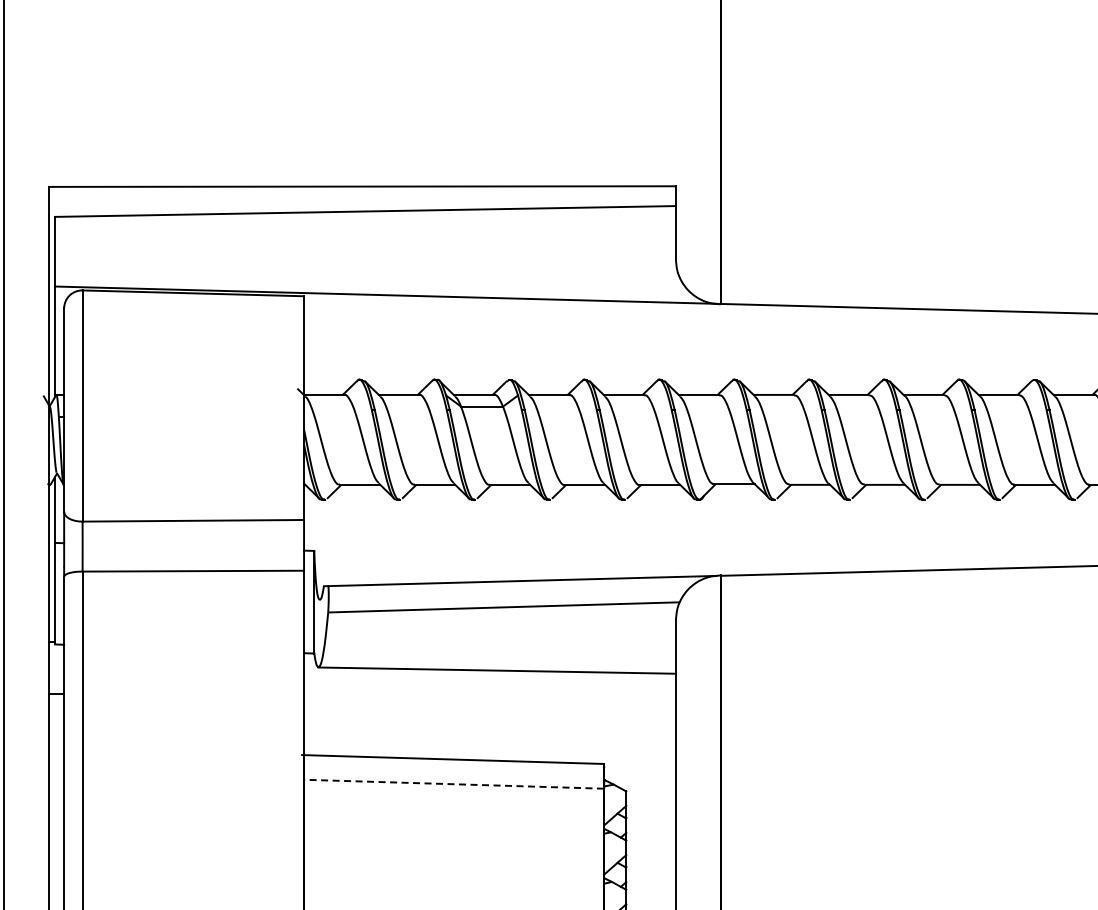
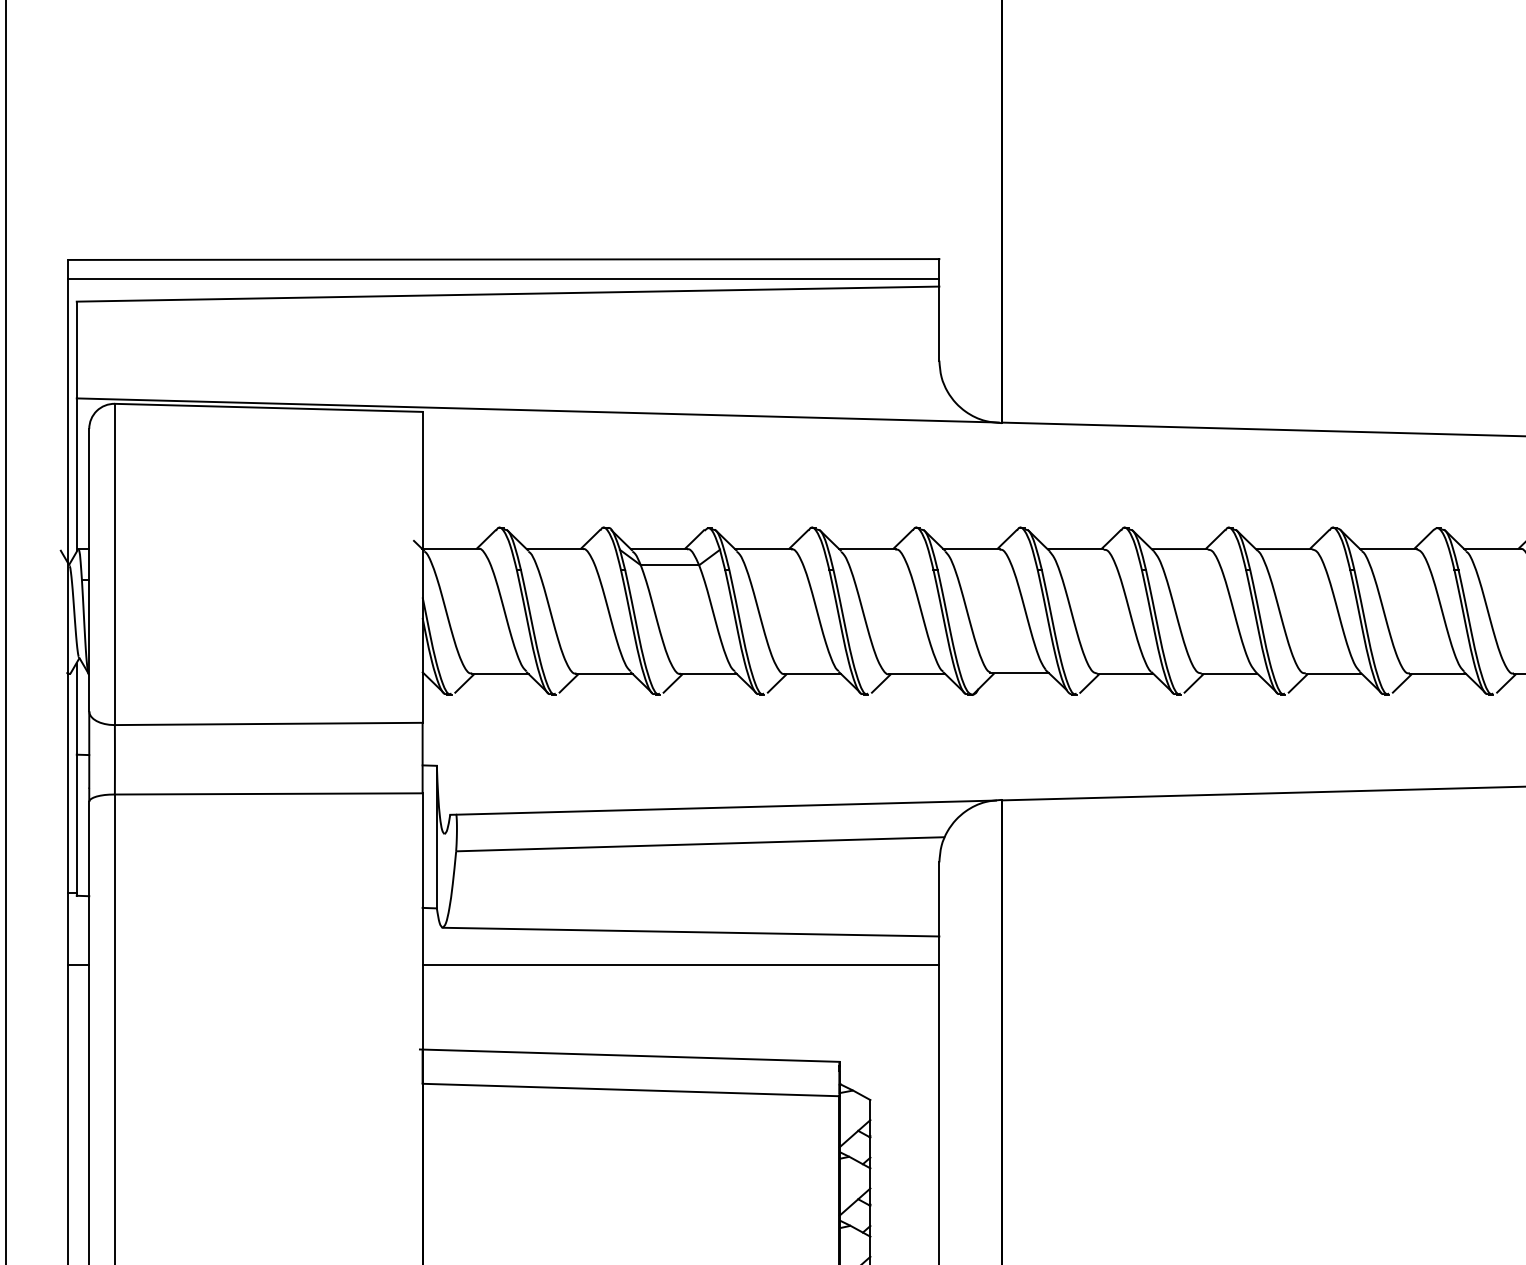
line: (362, 200) -> (503, 278), added
line: (489, 694) -> (680, 965), added
line: (453, 784) -> (630, 1090), dashed -> solid

